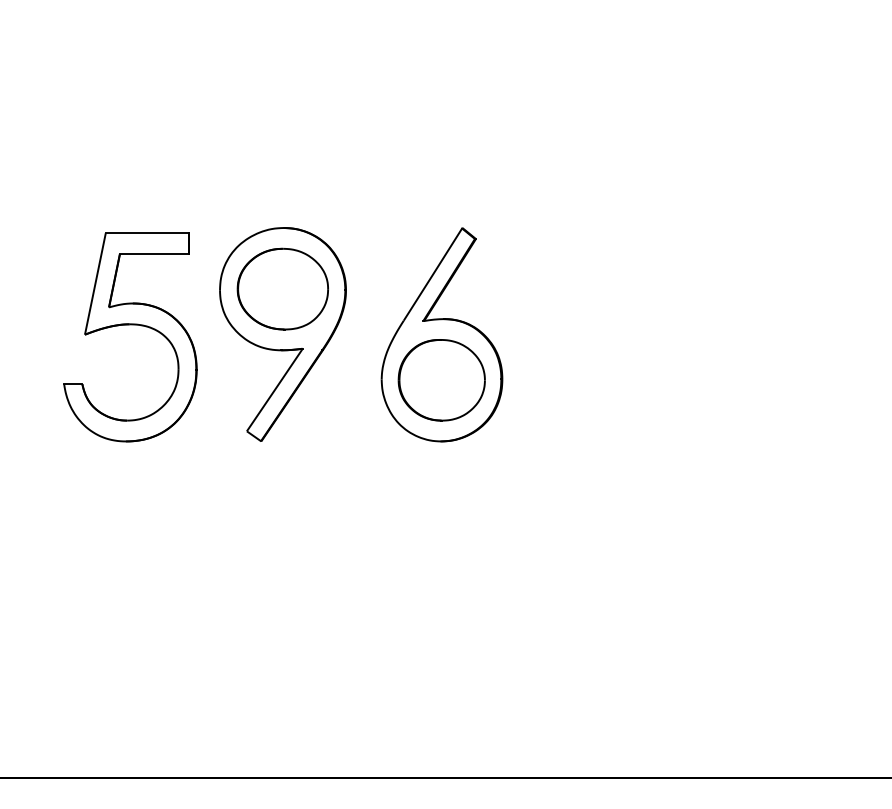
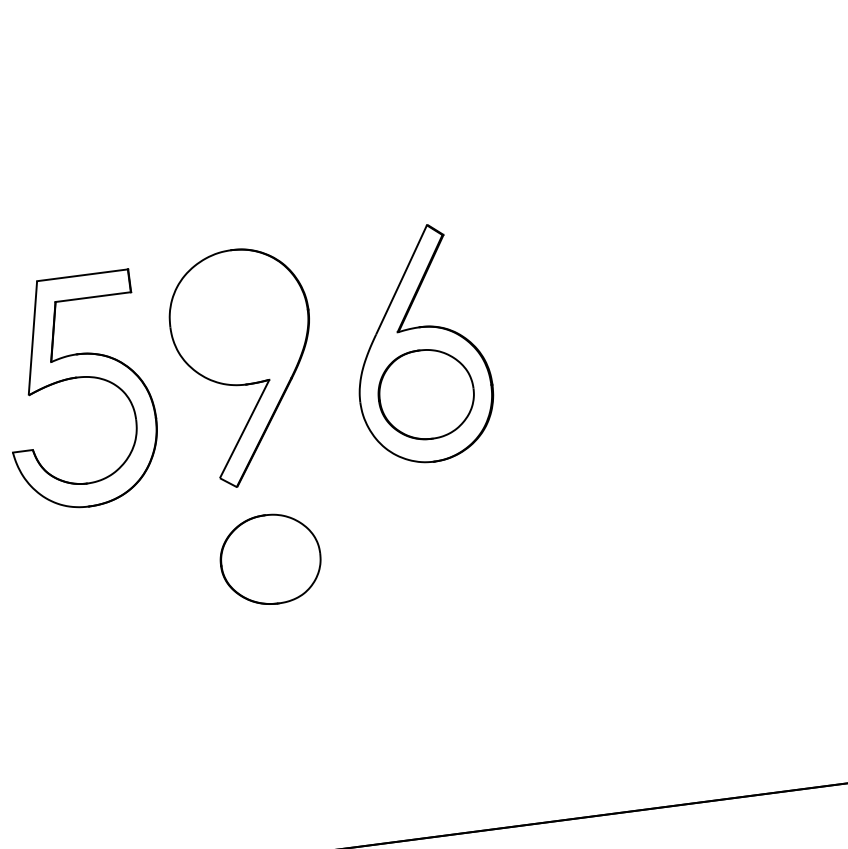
part: (282, 288) -> (270, 558), moved

